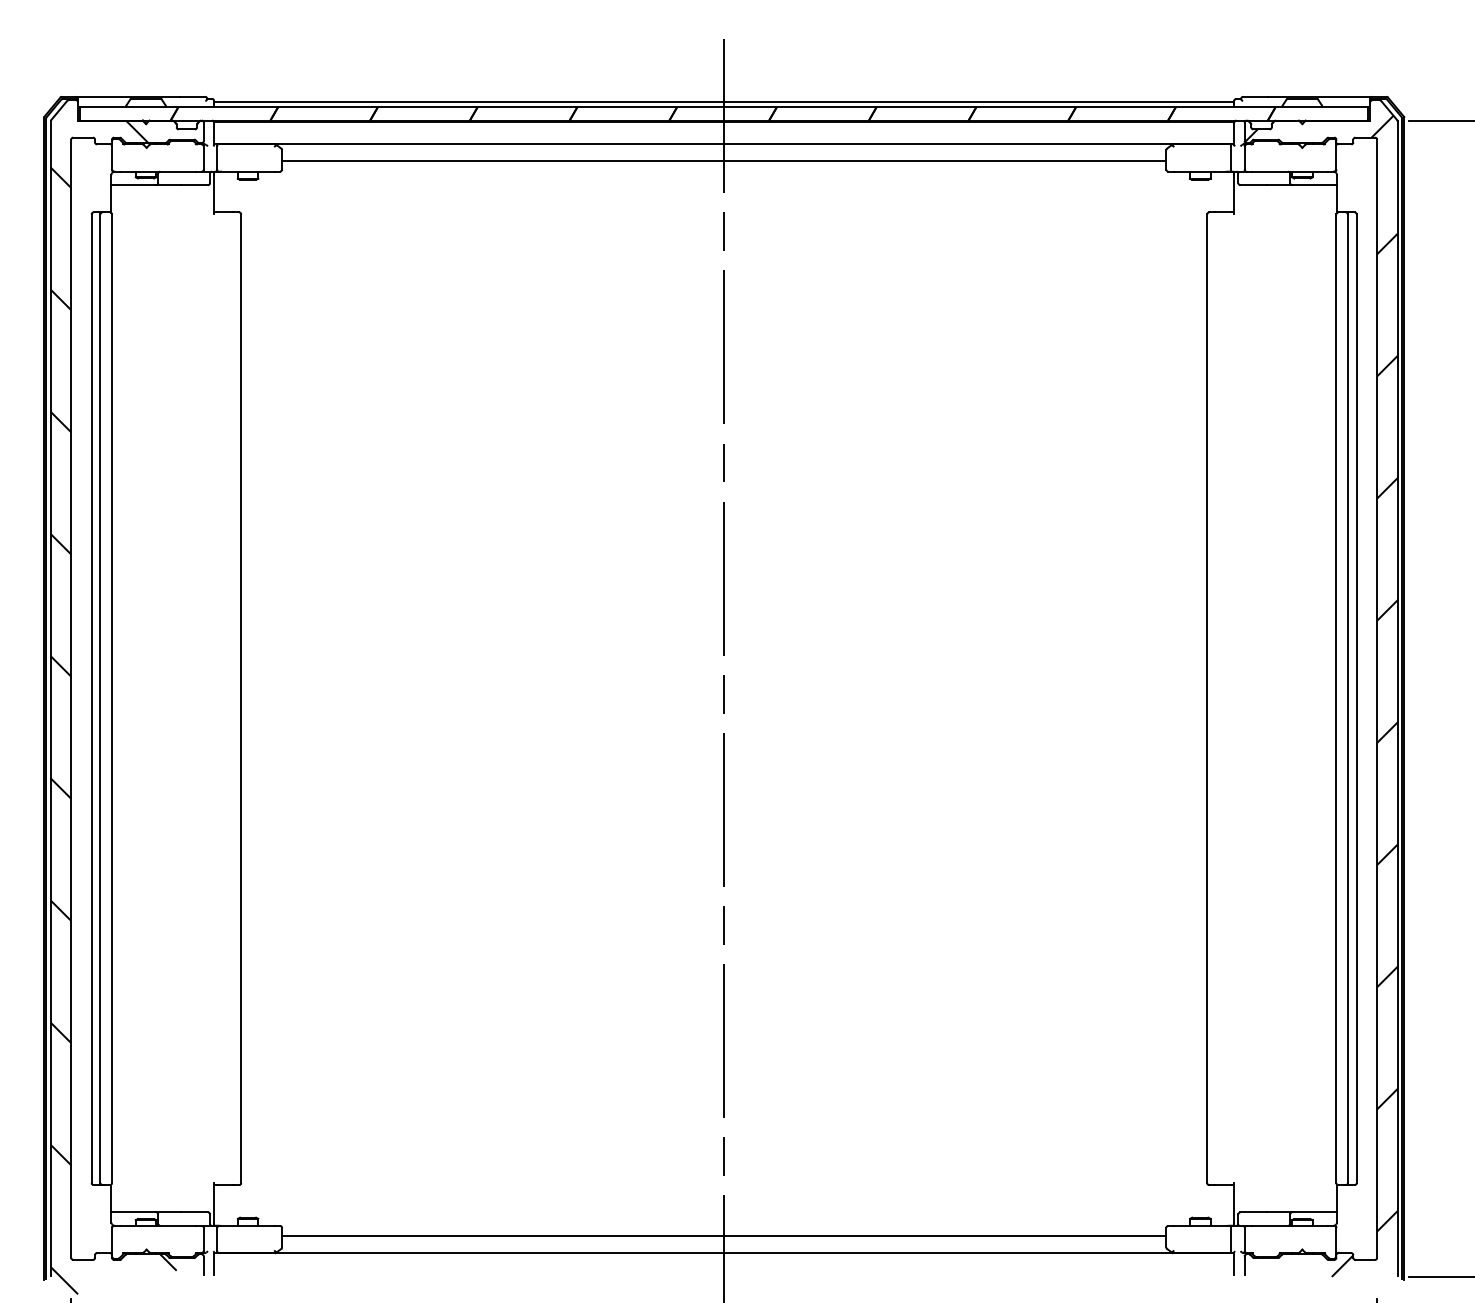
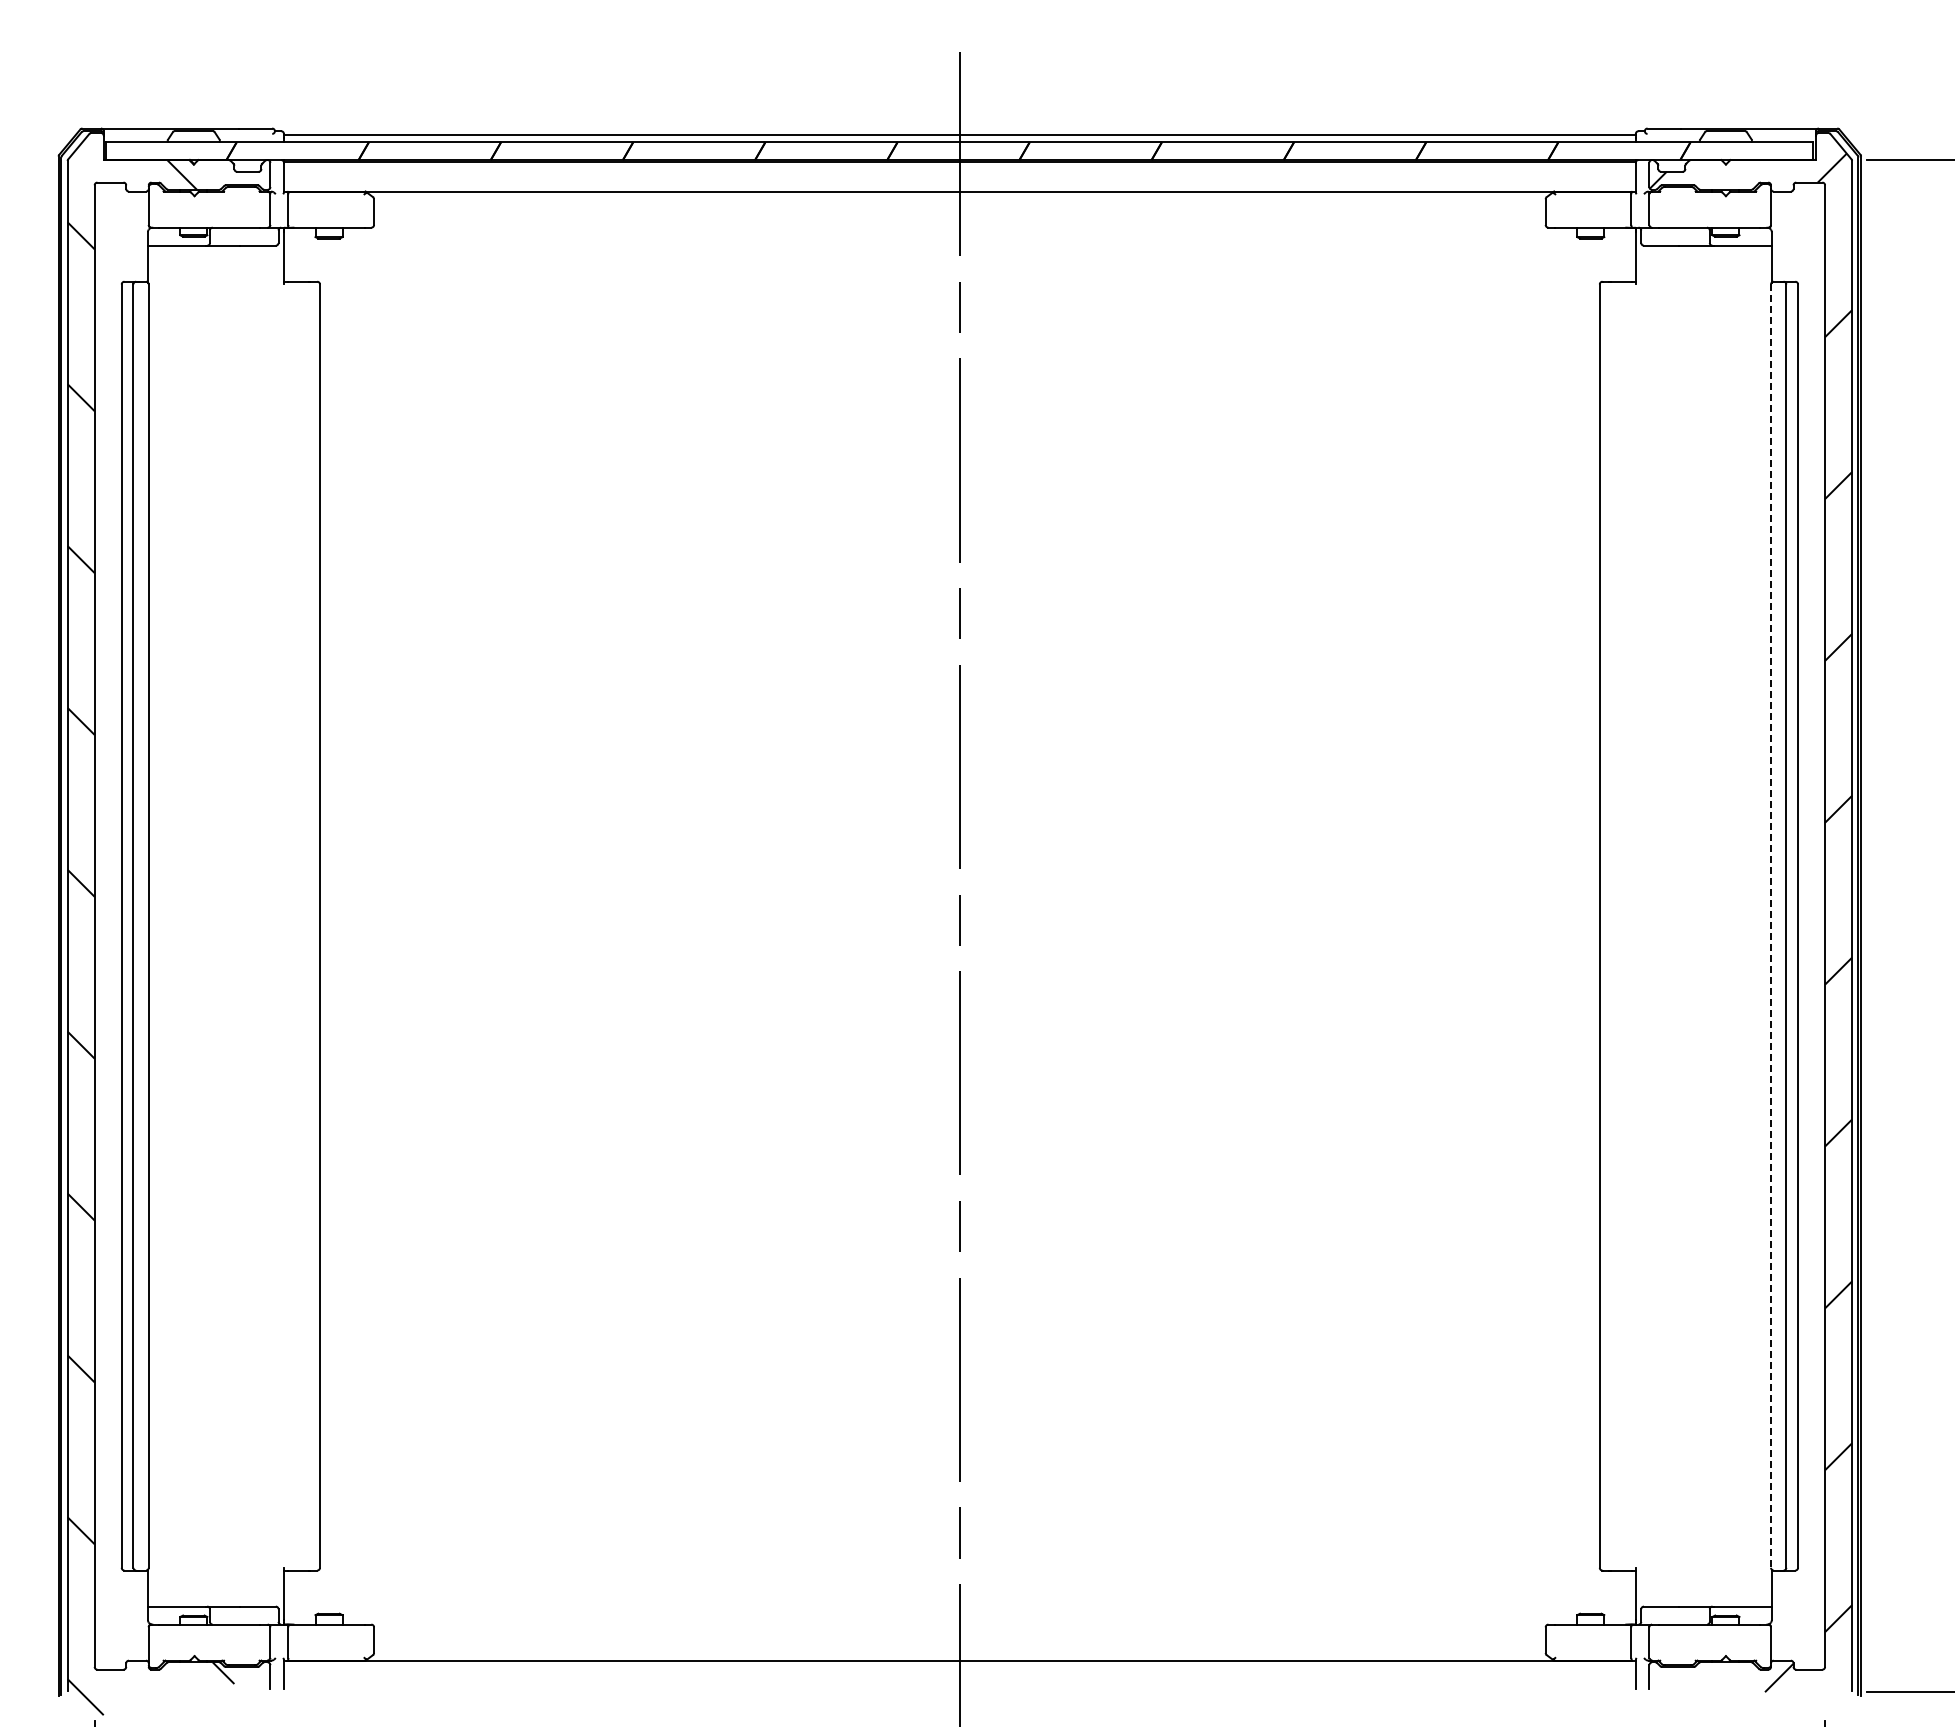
line: (723, 161) -> (959, 214), removed
line: (1336, 699) -> (1771, 926), solid -> dashed
line: (723, 1236) -> (959, 1638), removed

